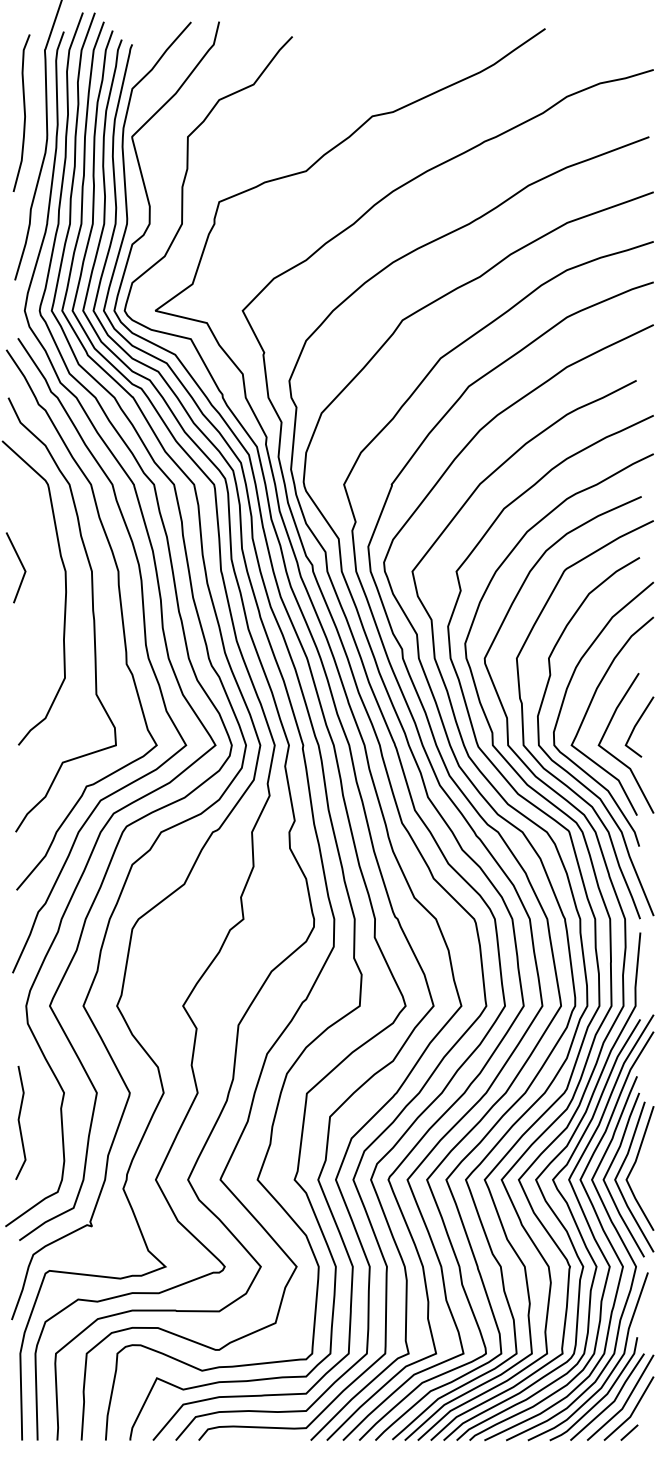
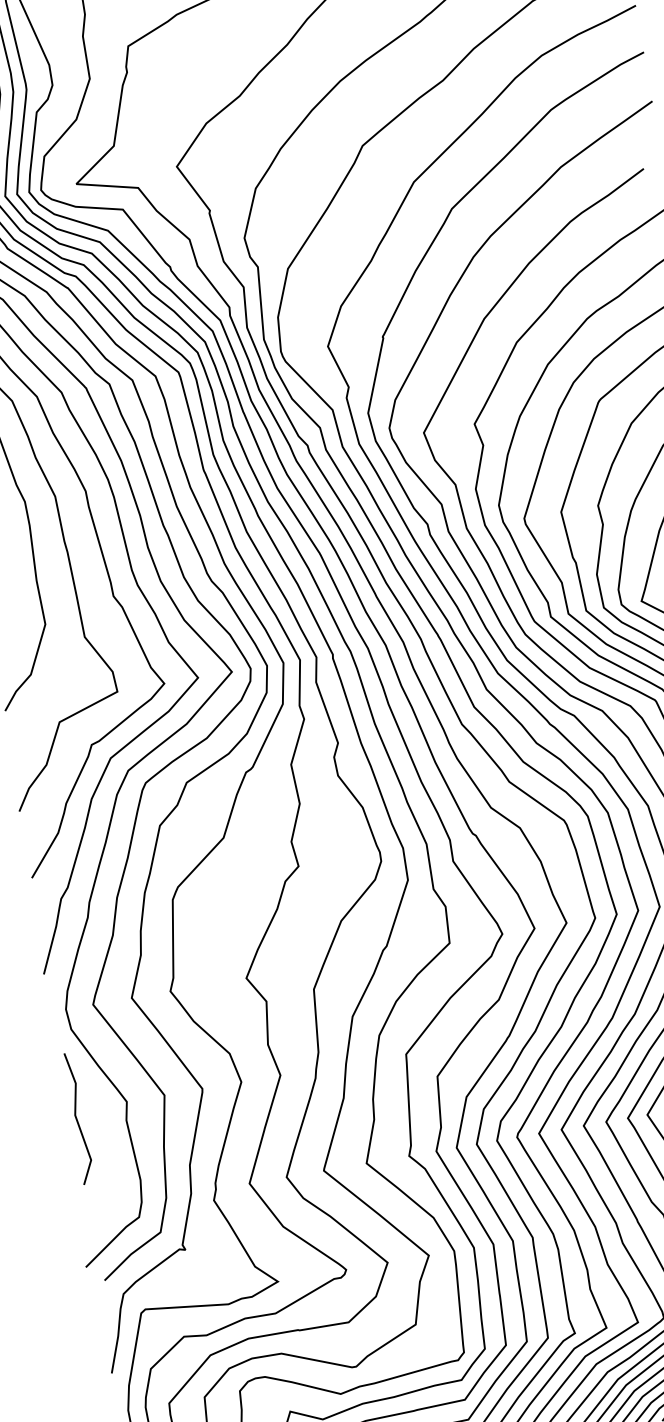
line: (19, 1122) -> (76, 1118), moved

